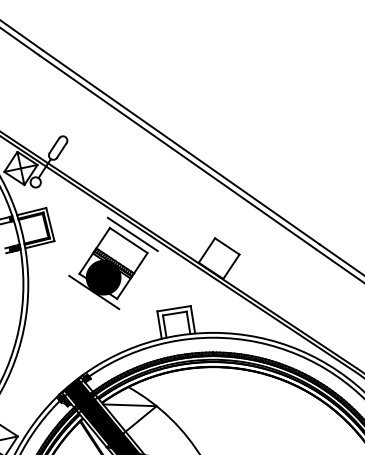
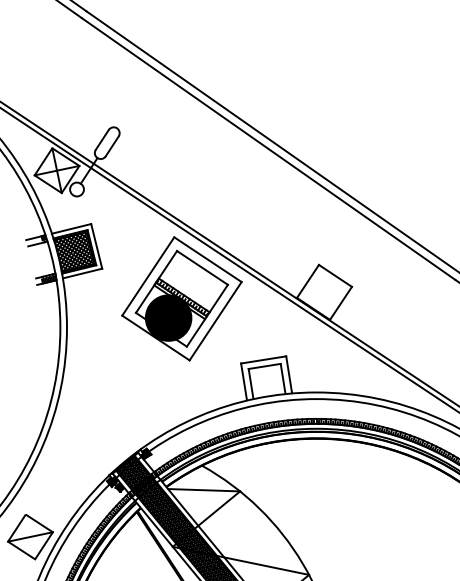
hatch: (33, 228) -> (73, 251), added
line: (88, 246) -> (148, 275), added
line: (138, 280) -> (215, 321), added

